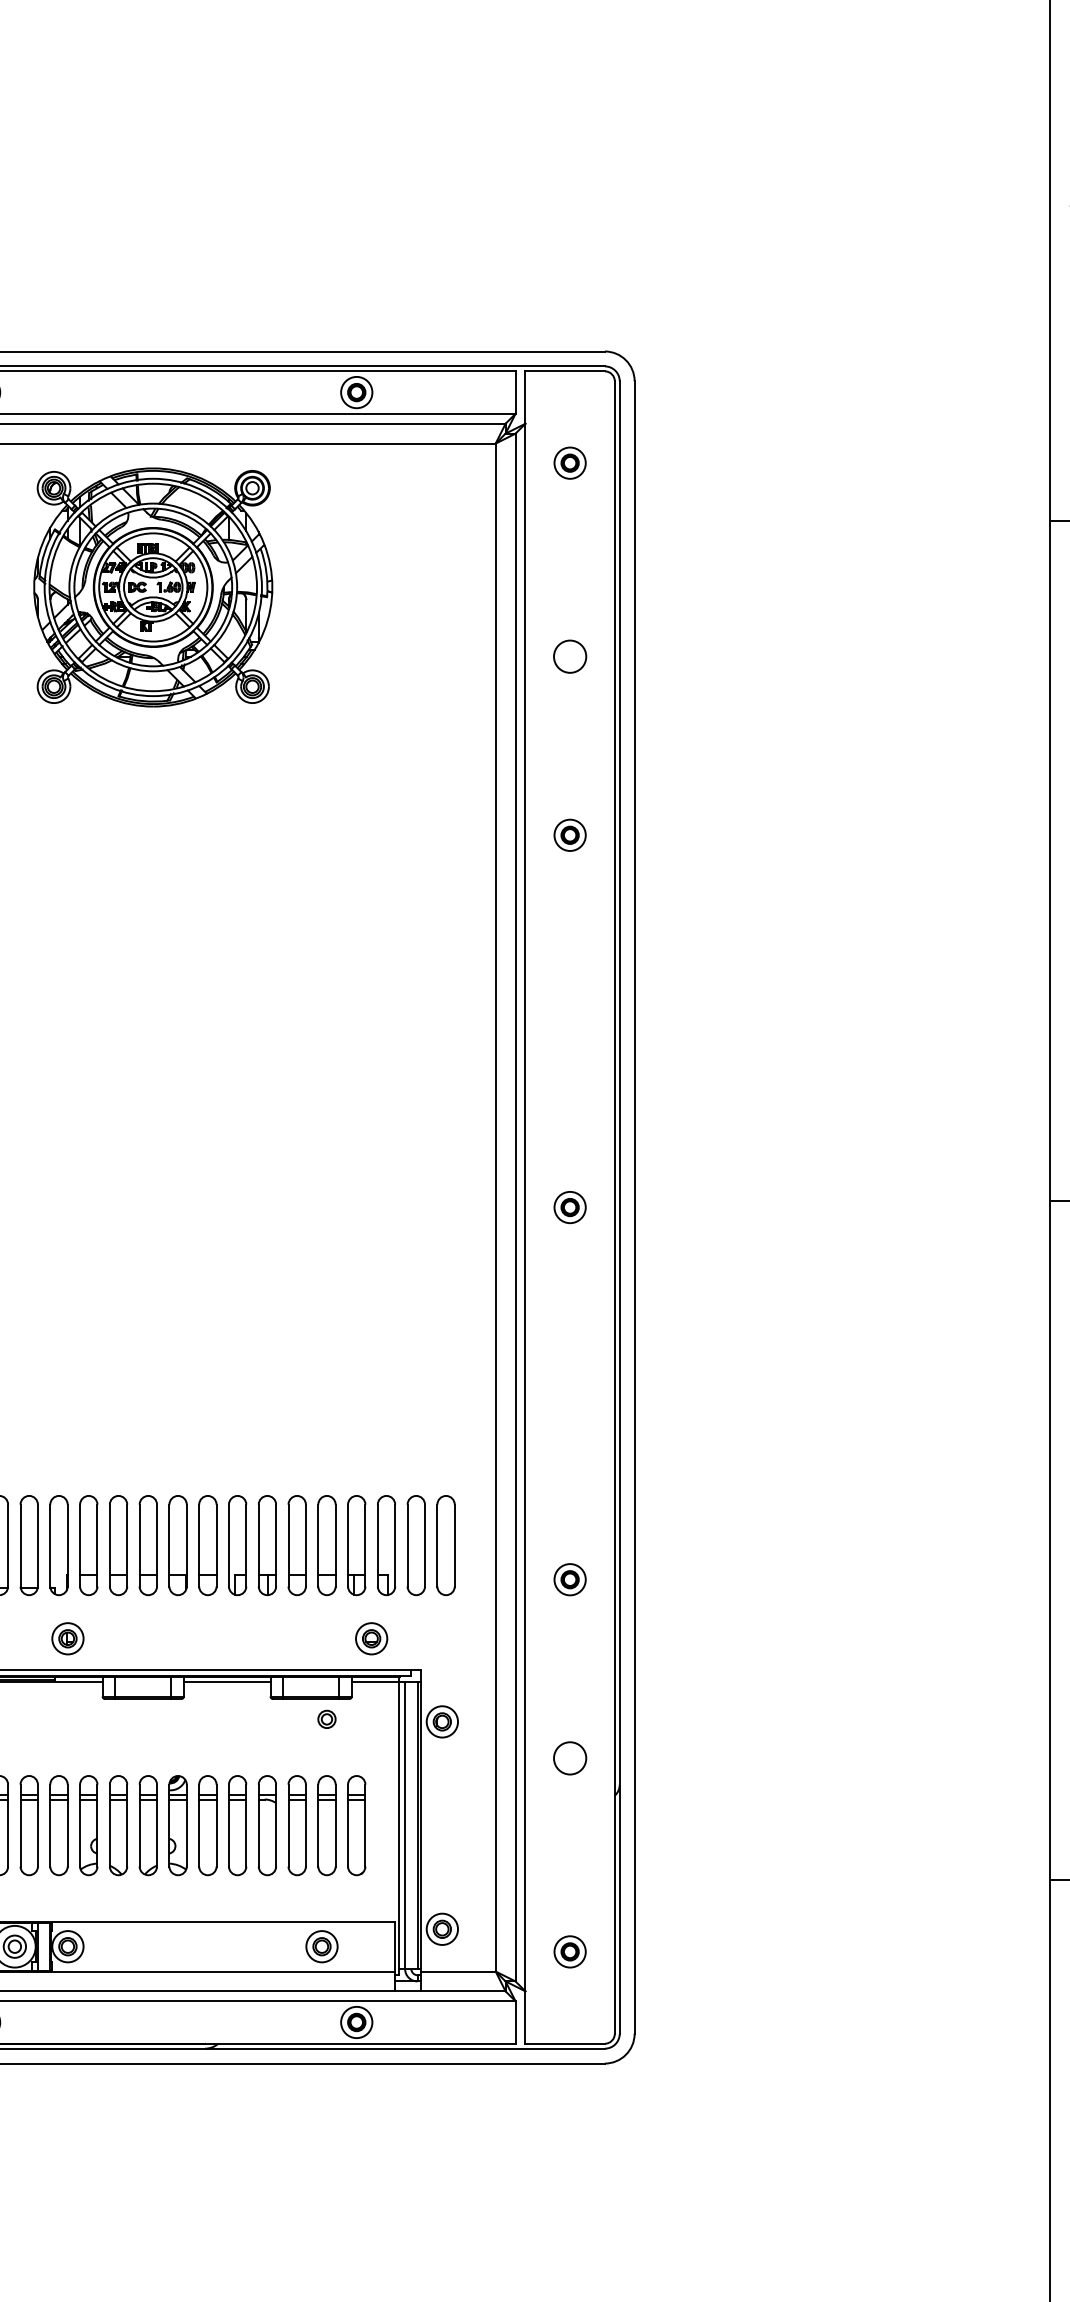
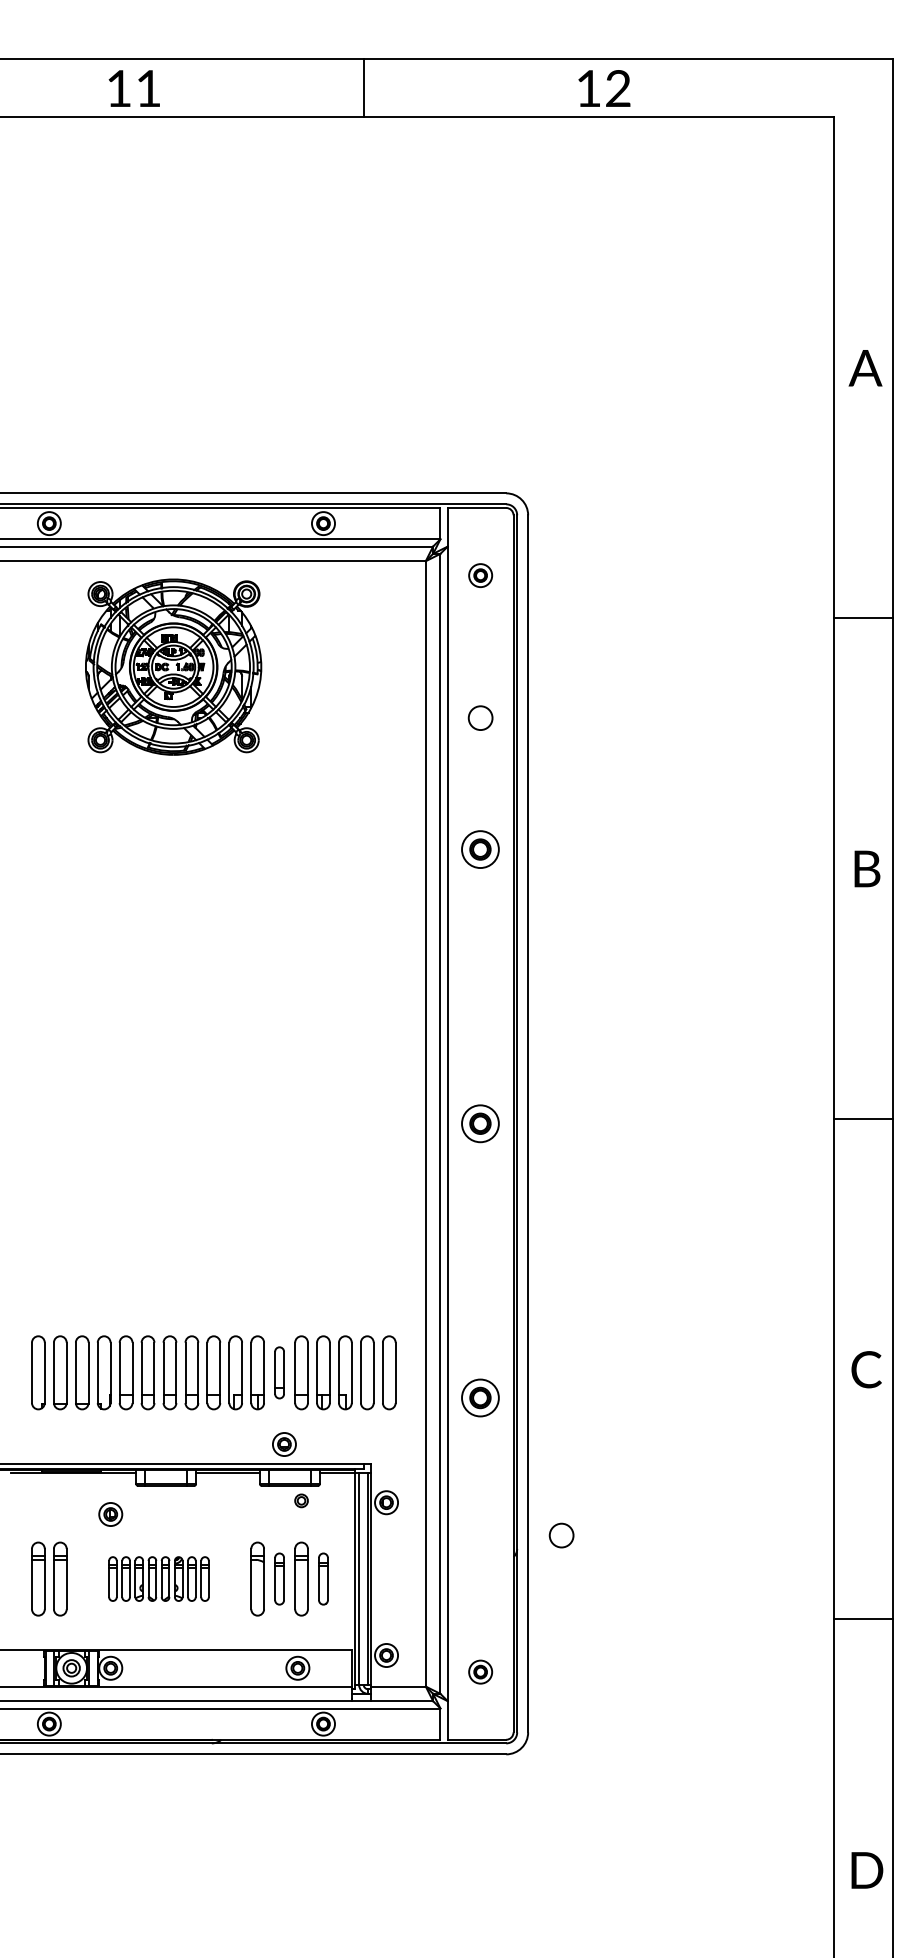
part: (569, 835) -> (480, 849), size x1.6
part: (569, 1207) -> (480, 1123), size x1.6
part: (297, 1545) -> (279, 1372), size x0.7
part: (569, 1579) -> (480, 1397), size x1.6
part: (67, 1638) -> (110, 1514), moved
part: (371, 1638) -> (284, 1444), moved
circle: (569, 1758) -> (561, 1535), moved
part: (132, 1824) -> (158, 1578), size x0.6
part: (297, 1824) -> (279, 1578), size x0.7
part: (356, 1824) -> (323, 1578), size x0.7

